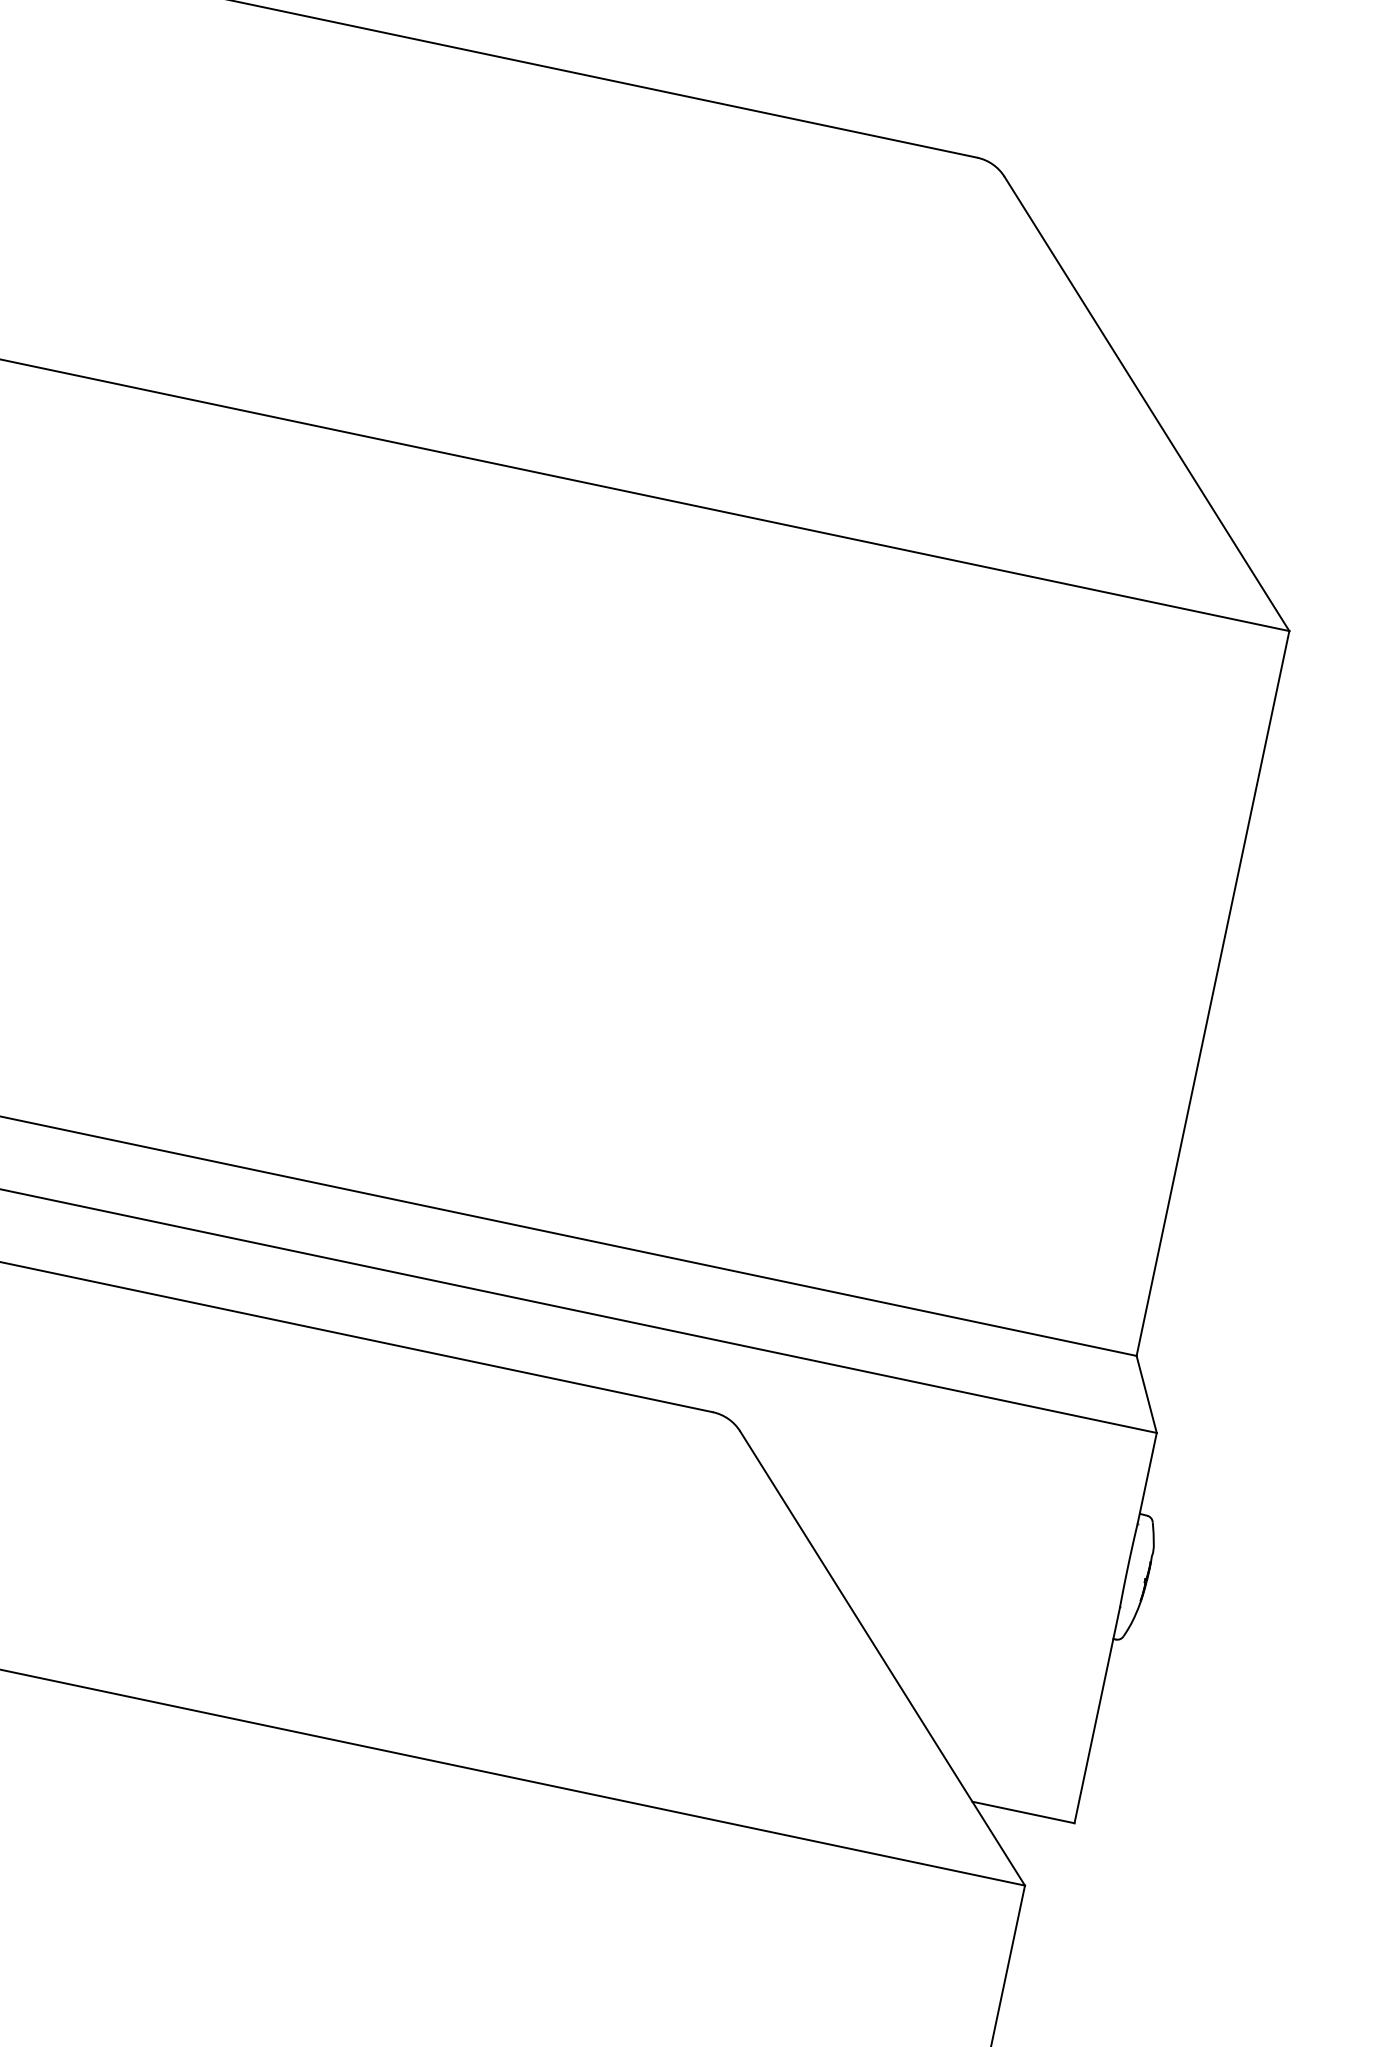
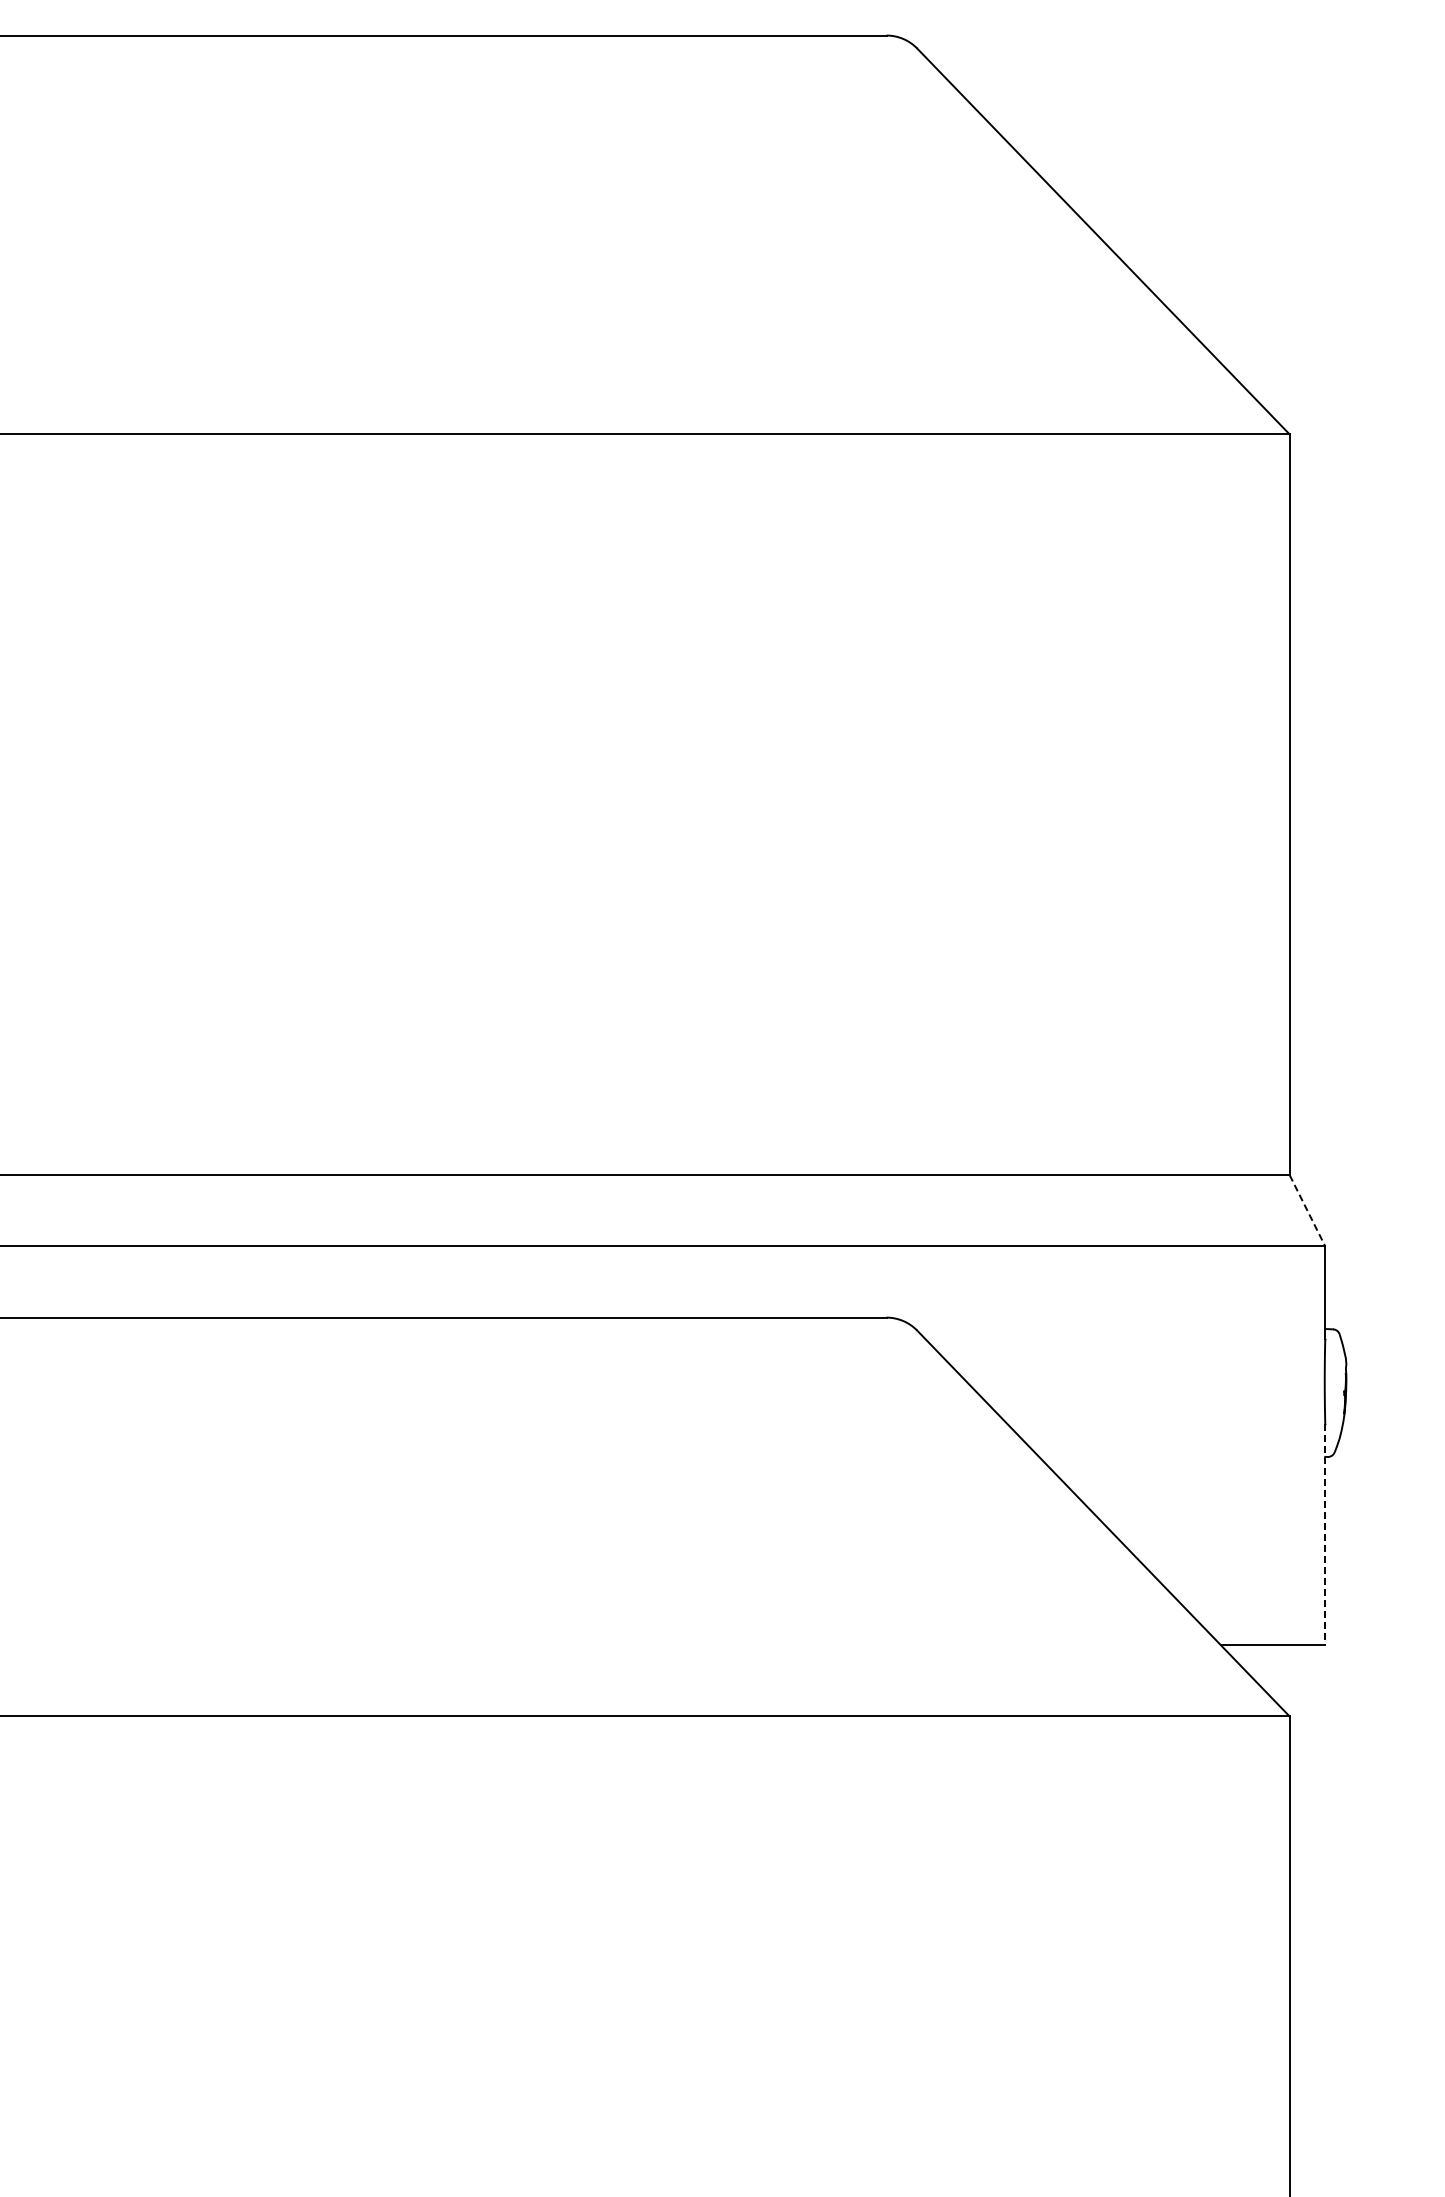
line: (1146, 1394) -> (1307, 1210), solid -> dashed
line: (1097, 1715) -> (1325, 1535), solid -> dashed

